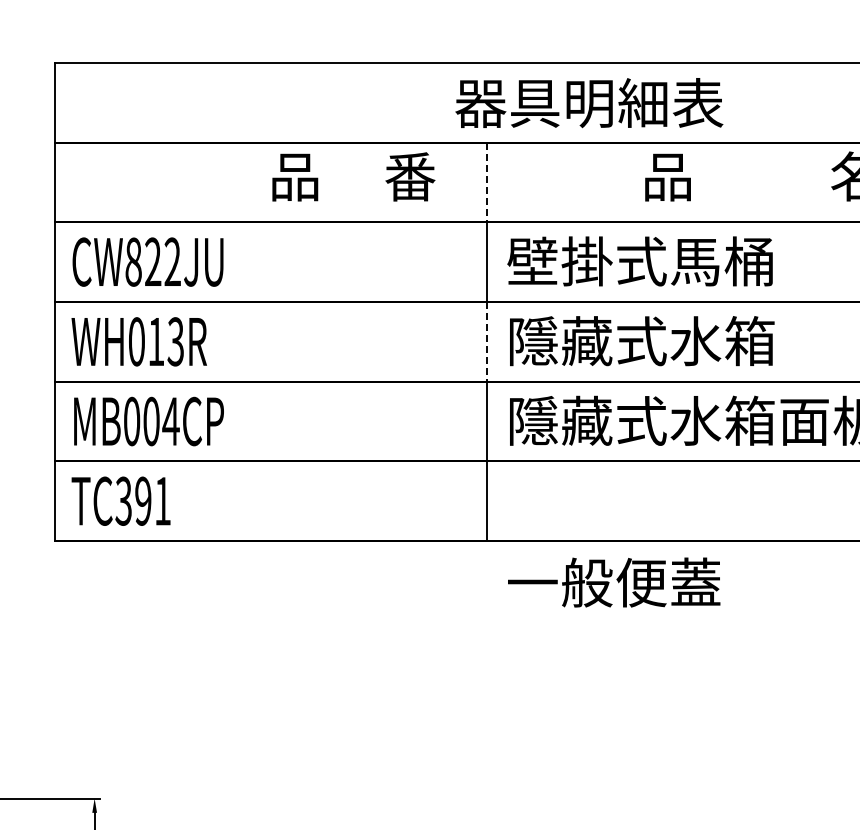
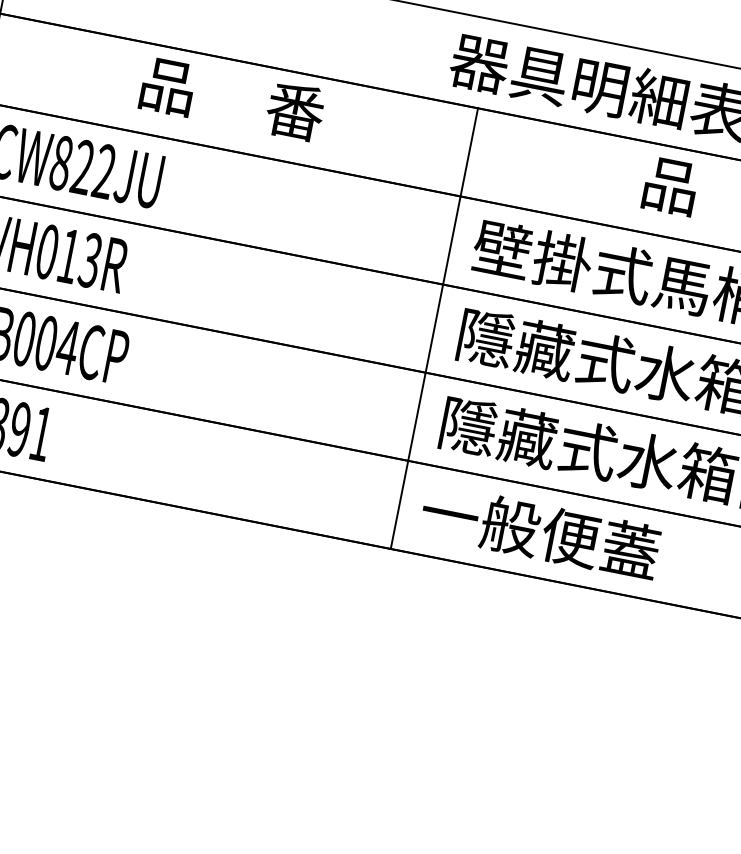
text: (353, 176) -> (232, 98), moved
line: (486, 182) -> (468, 152), dashed -> solid
line: (486, 341) -> (434, 328), dashed -> solid
text: (614, 582) -> (540, 531), moved

